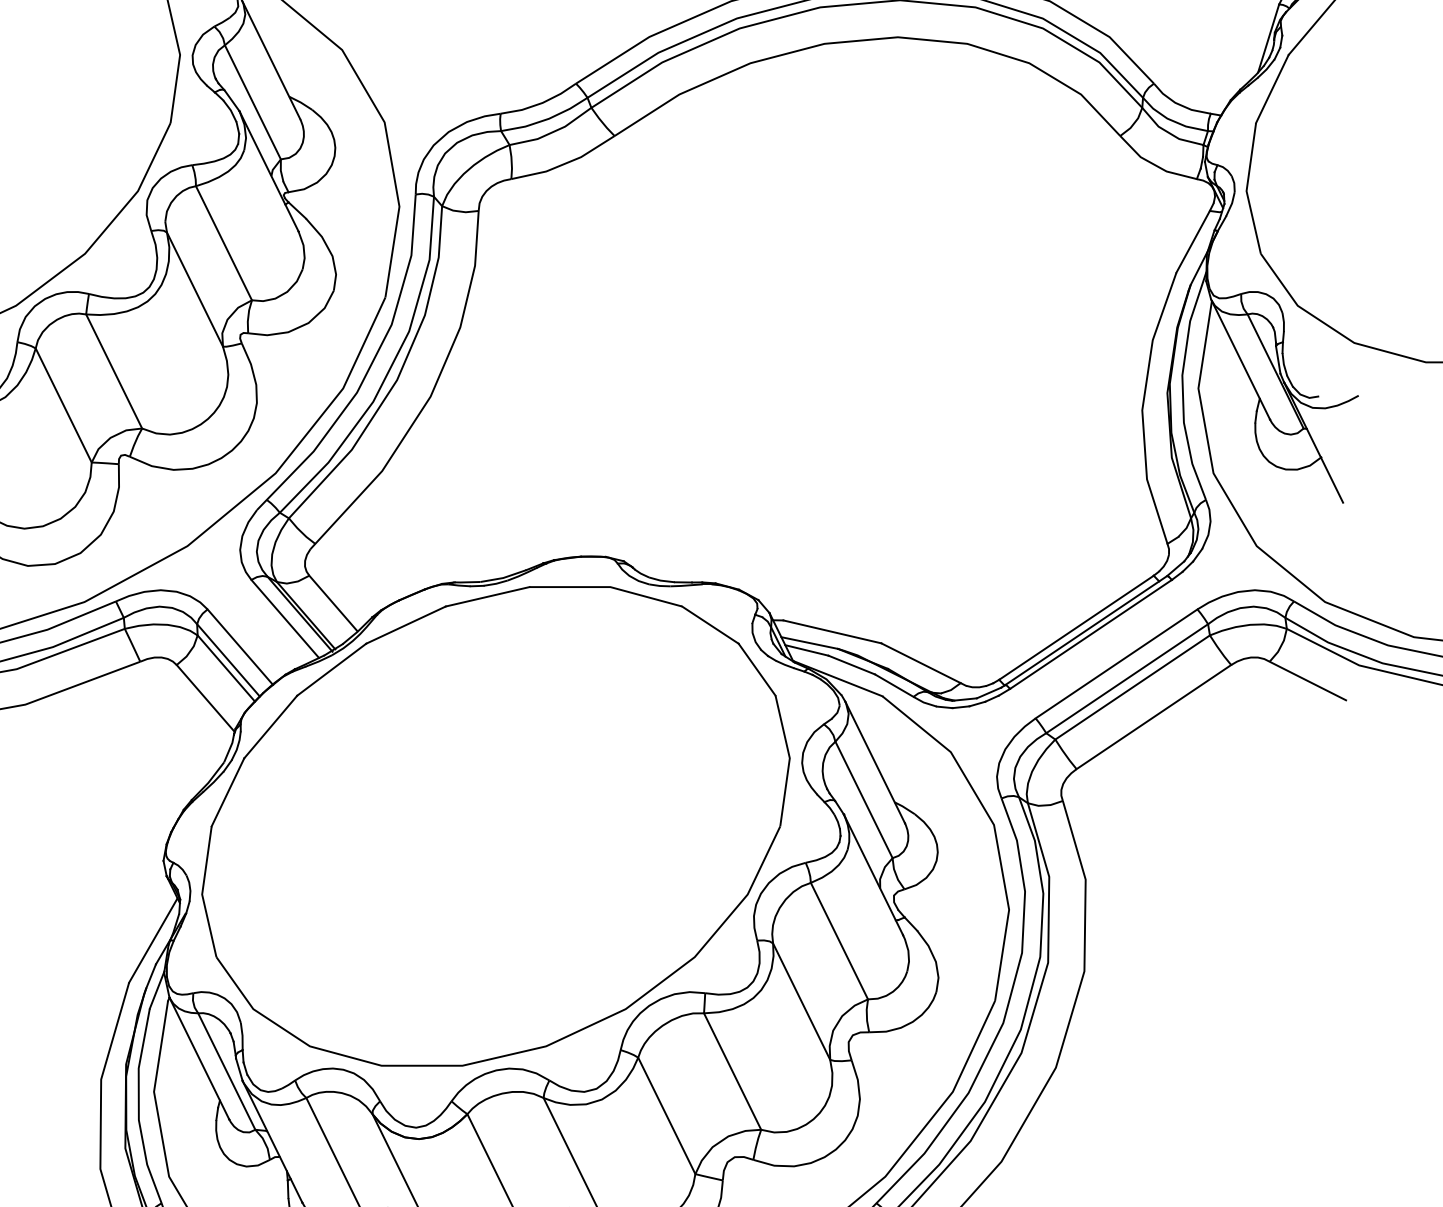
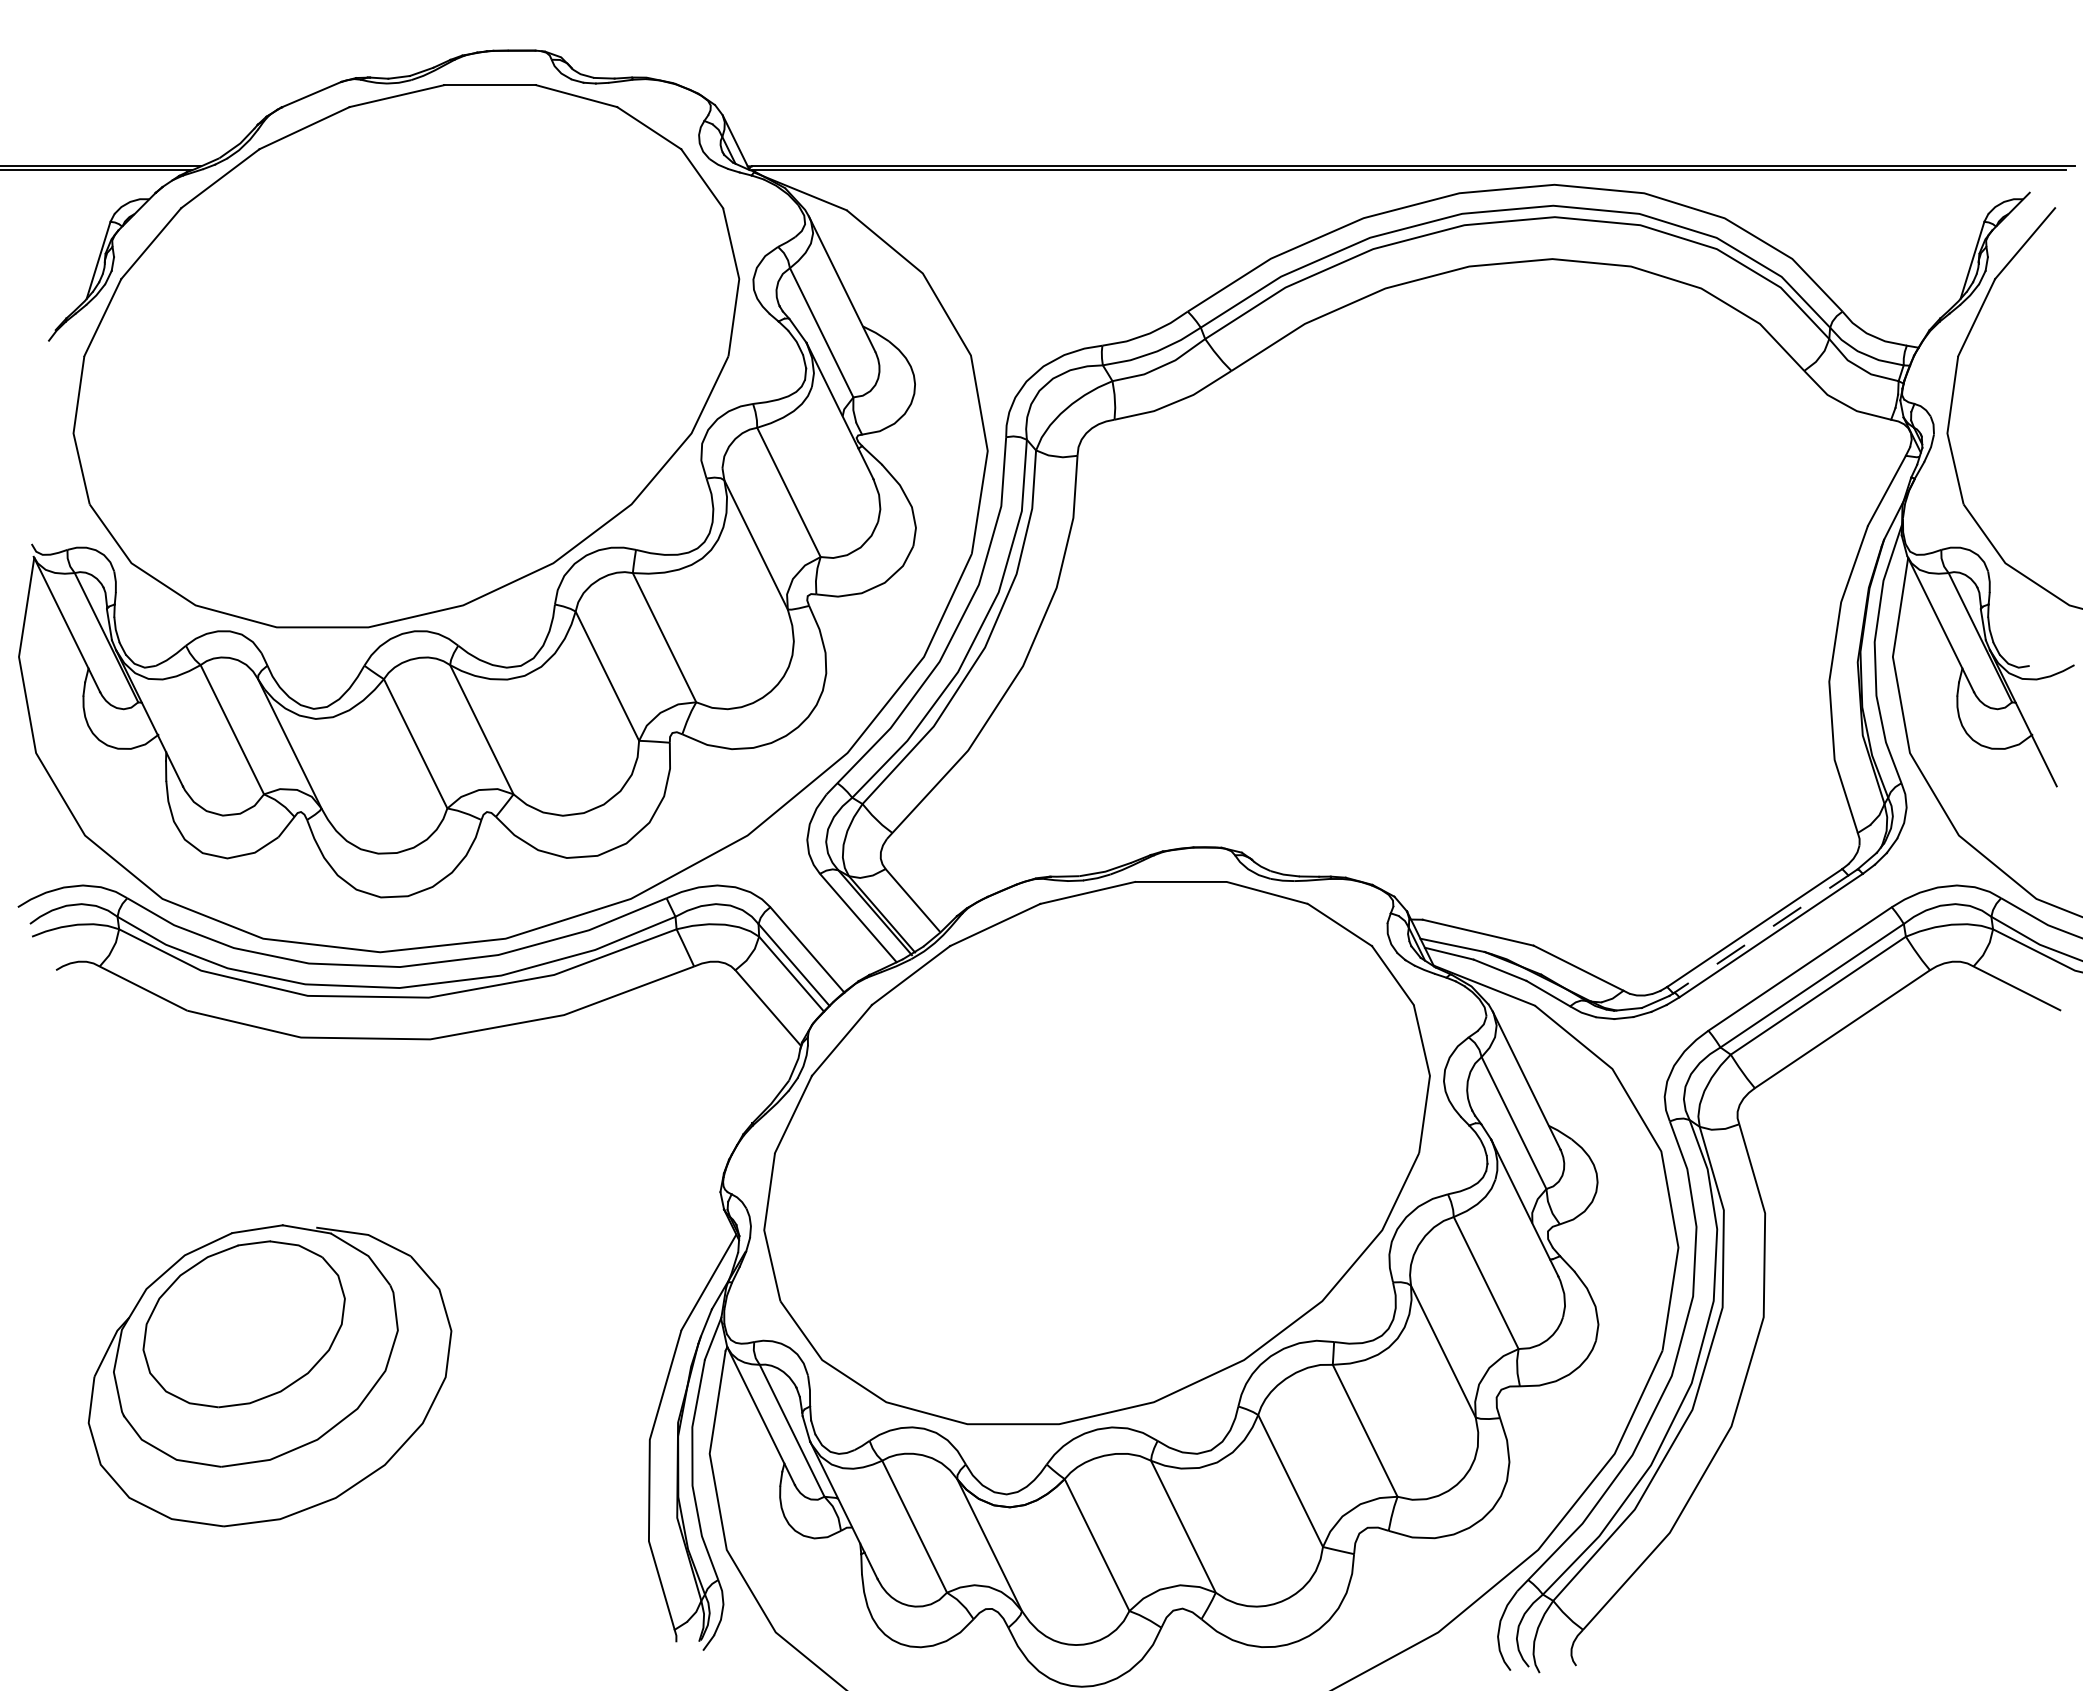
line: (1085, 630) -> (1765, 931), solid -> dashed

